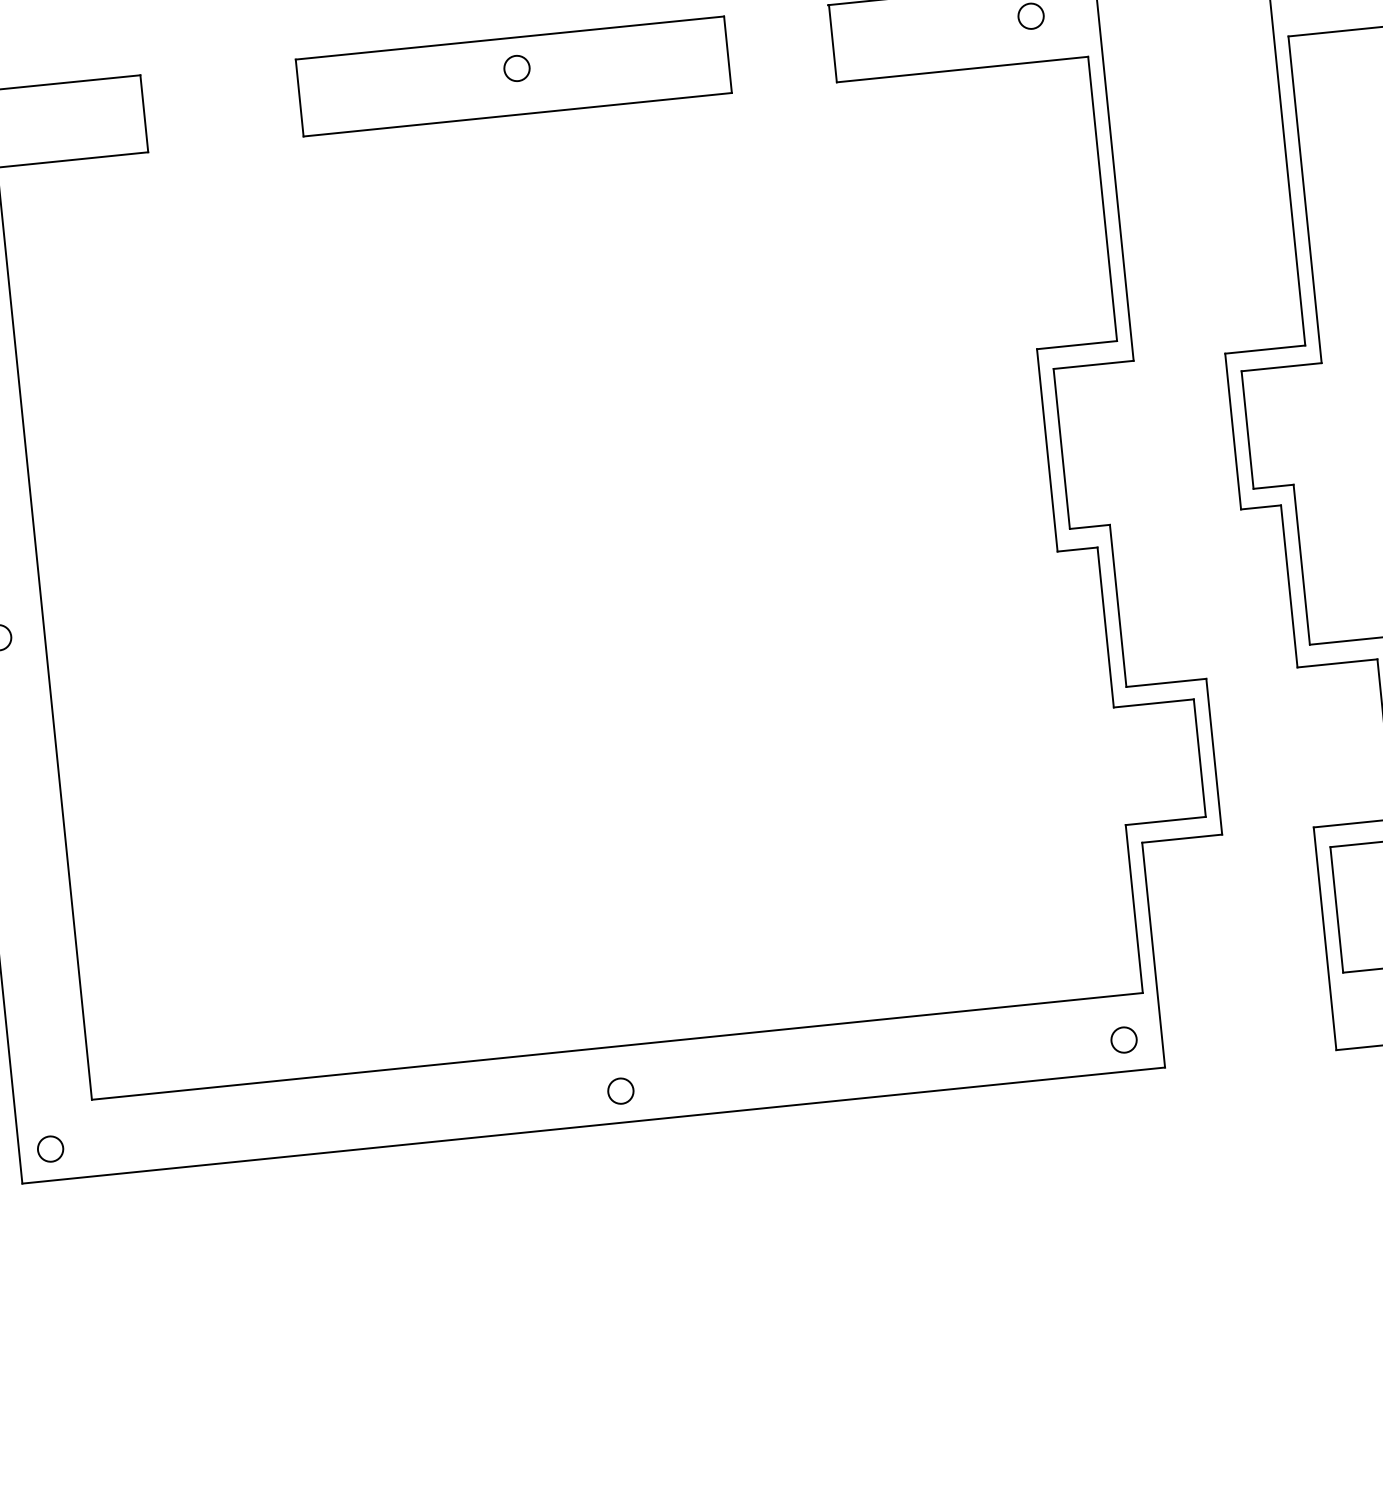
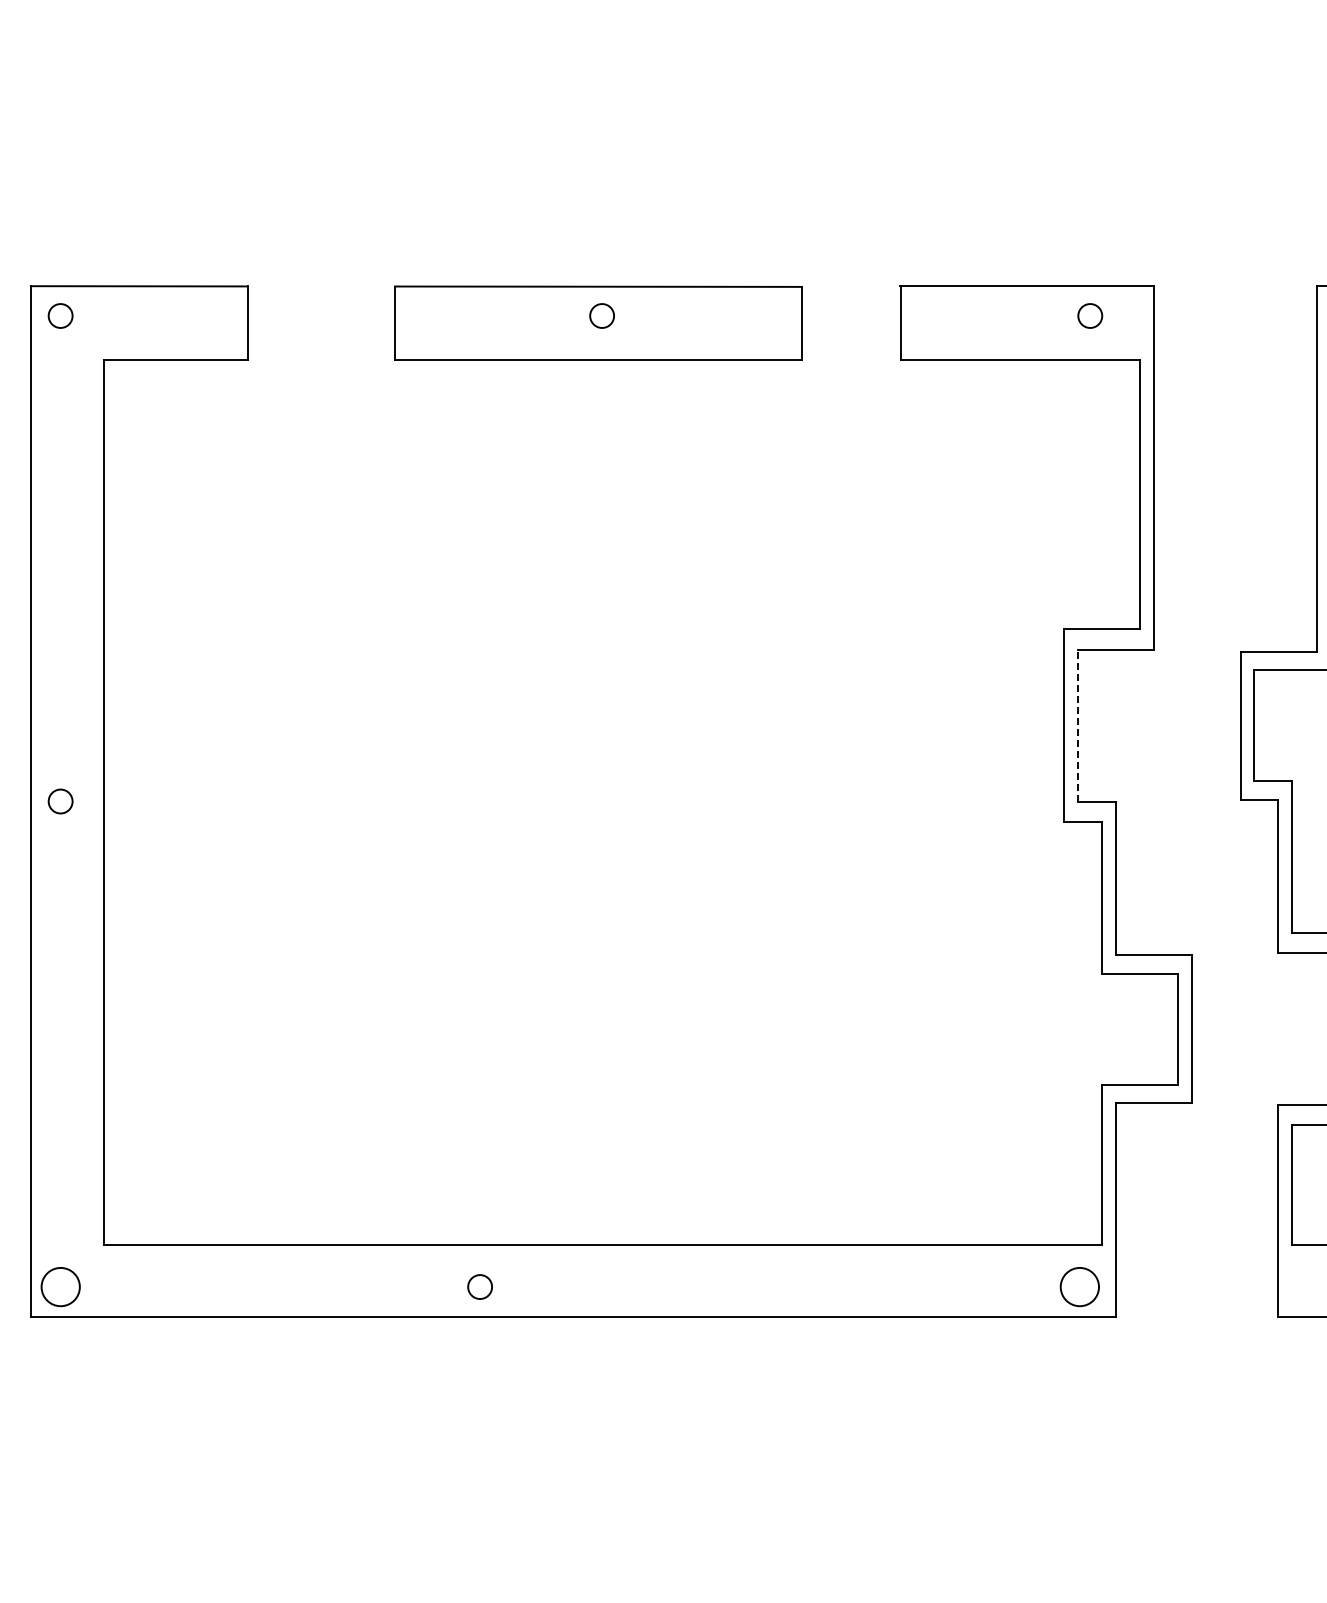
line: (1061, 448) -> (1077, 725), solid -> dashed
circle: (1123, 1039) -> (1079, 1286), size x1.6
circle: (620, 1090) -> (479, 1286), moved
circle: (50, 1148) -> (60, 1286), size x1.6

